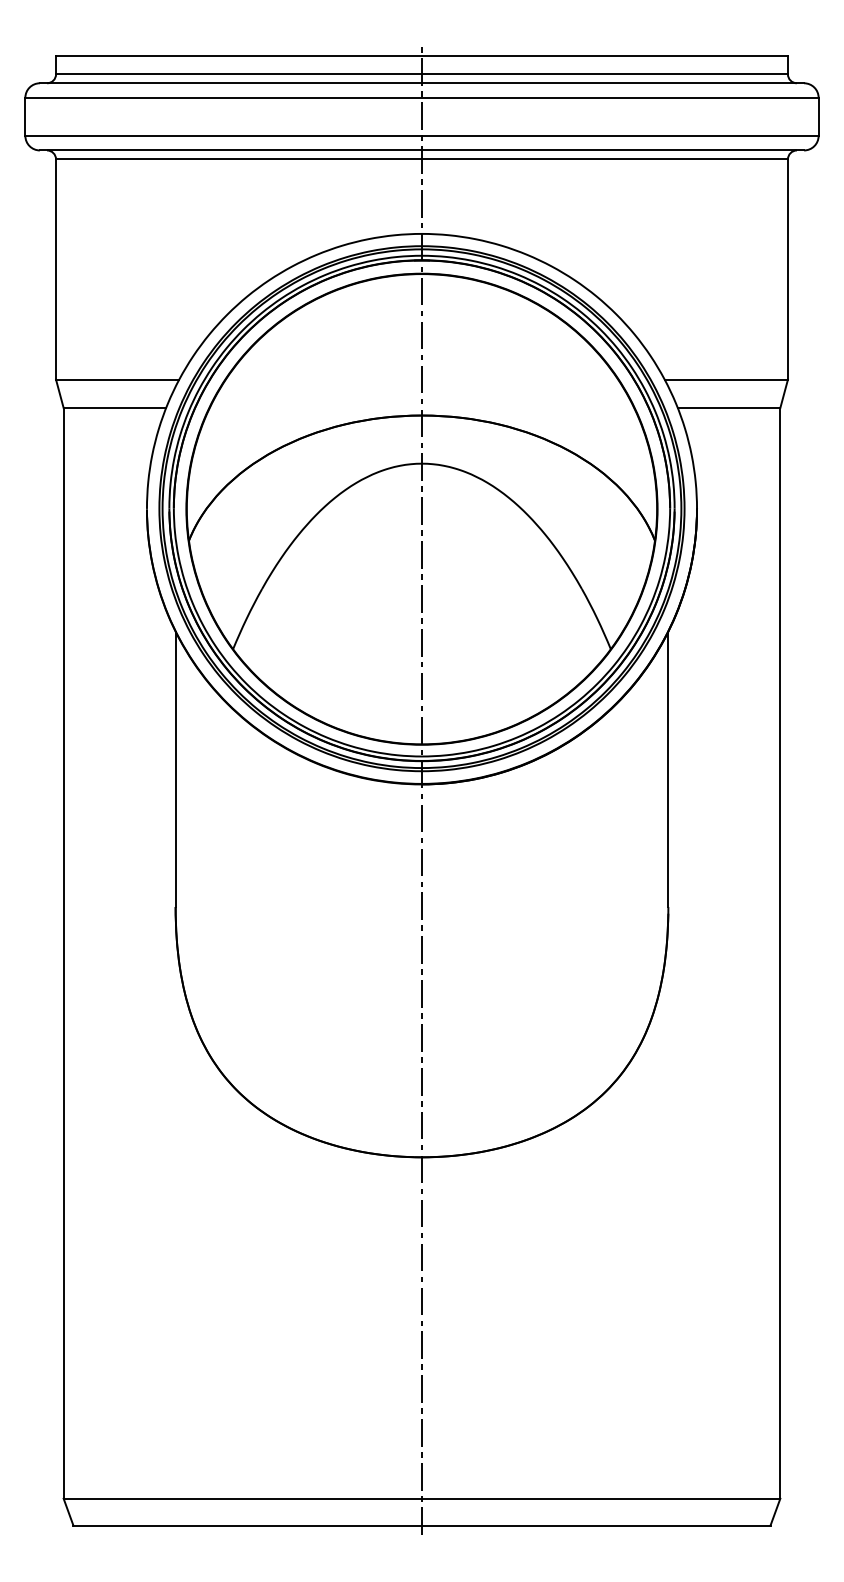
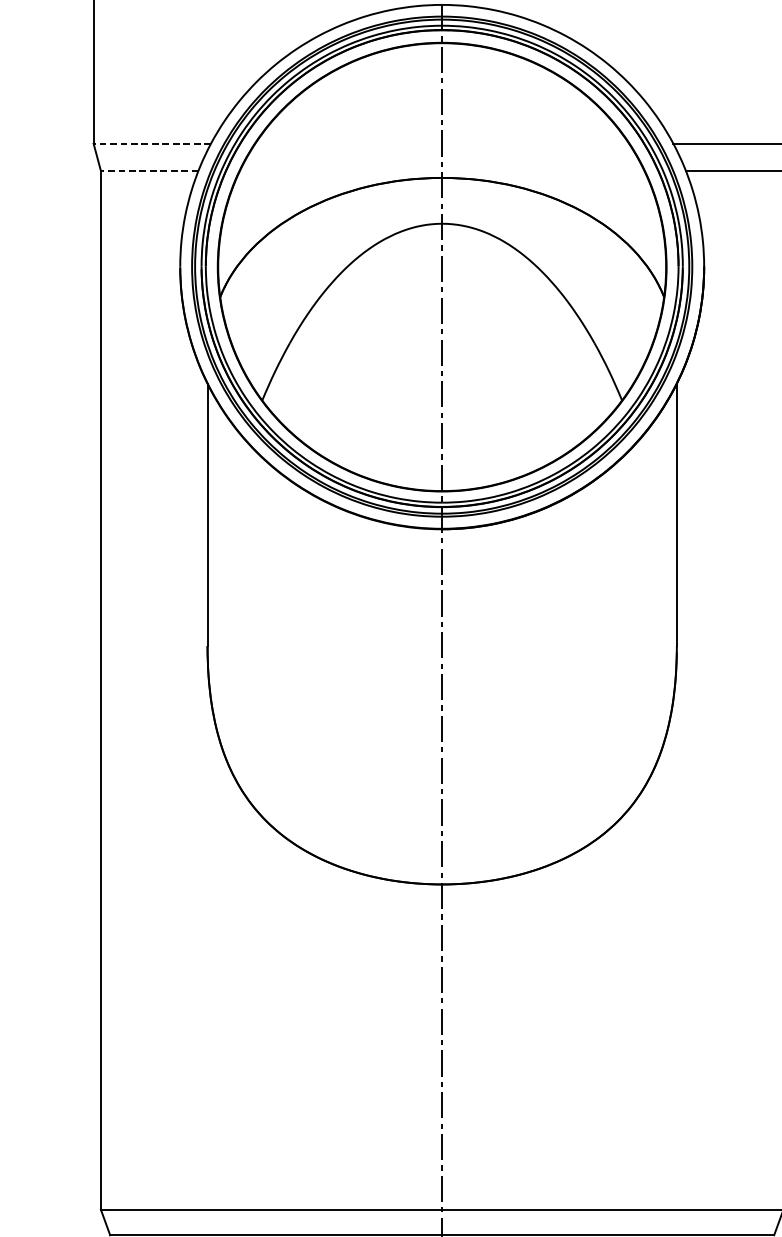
line: (117, 379) -> (152, 143), solid -> dashed
line: (114, 408) -> (149, 171), solid -> dashed

